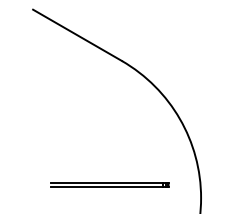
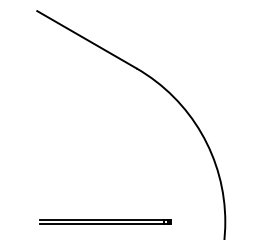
part: (109, 184) -> (104, 221), moved

